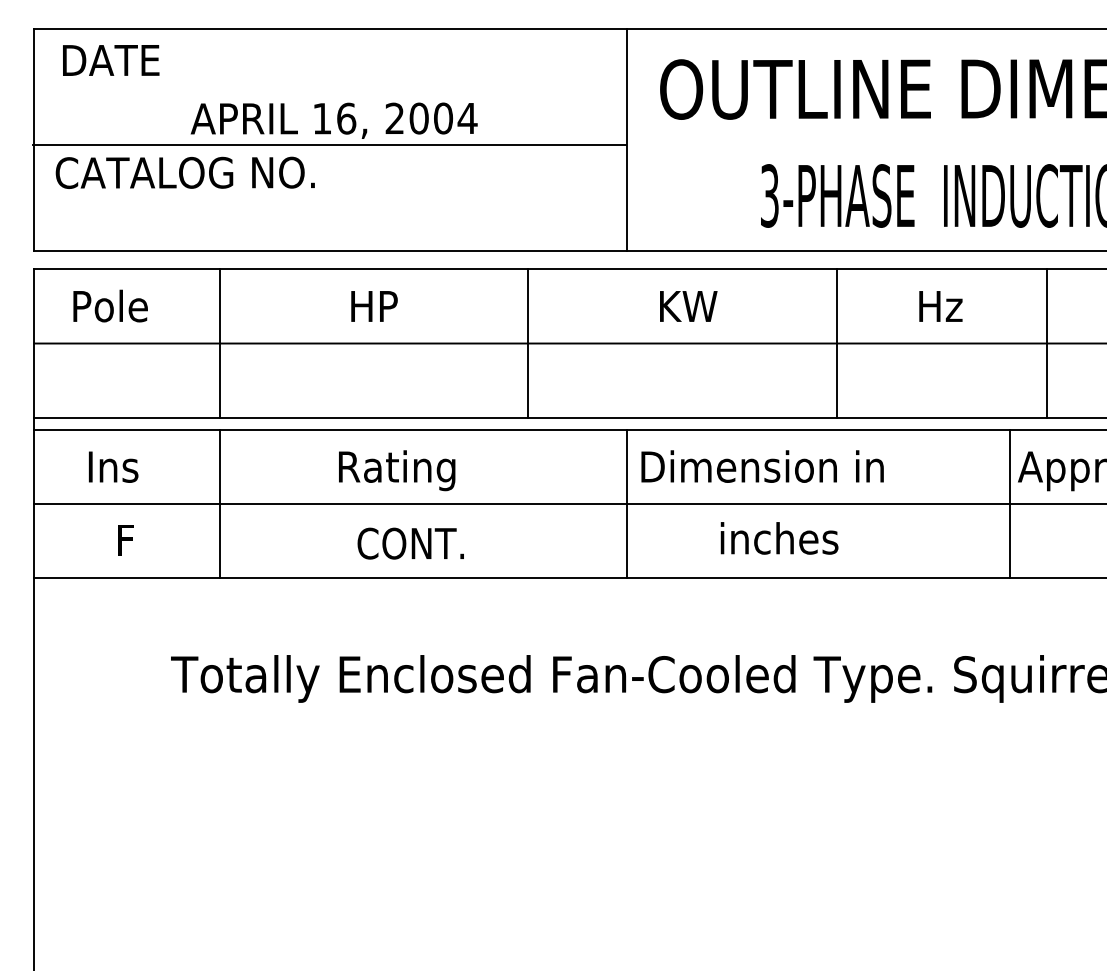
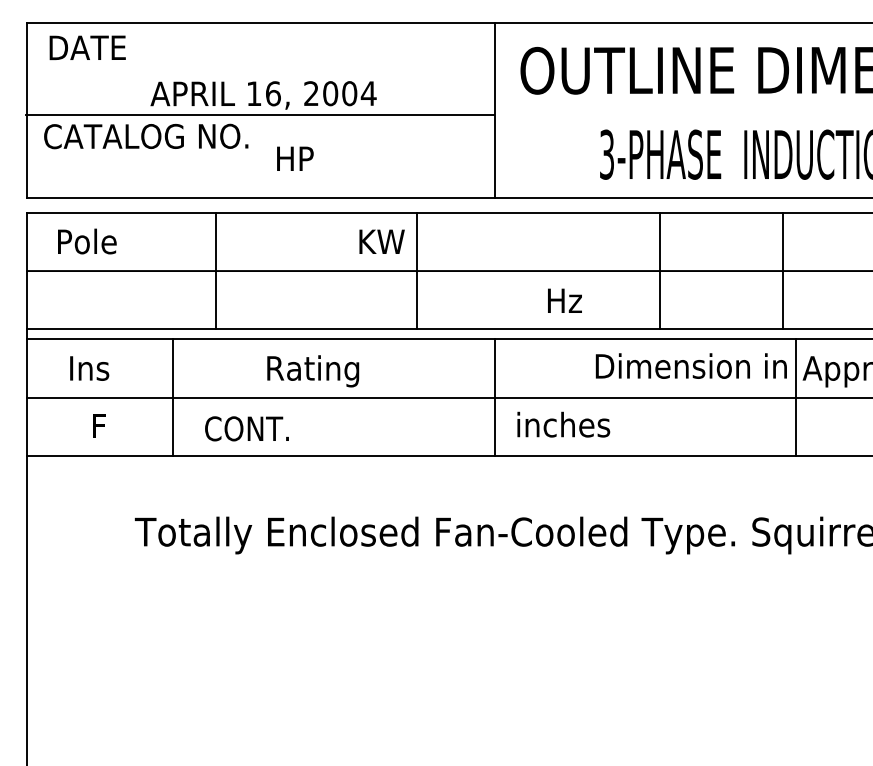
text: (374, 306) -> (295, 158), moved
text: (687, 306) -> (381, 241), moved
text: (940, 306) -> (564, 300), moved
line: (219, 342) -> (216, 270), moved
line: (1046, 342) -> (782, 270), moved
text: (761, 465) -> (690, 365), moved
text: (779, 538) -> (563, 424), moved
text: (410, 543) -> (246, 428), moved

